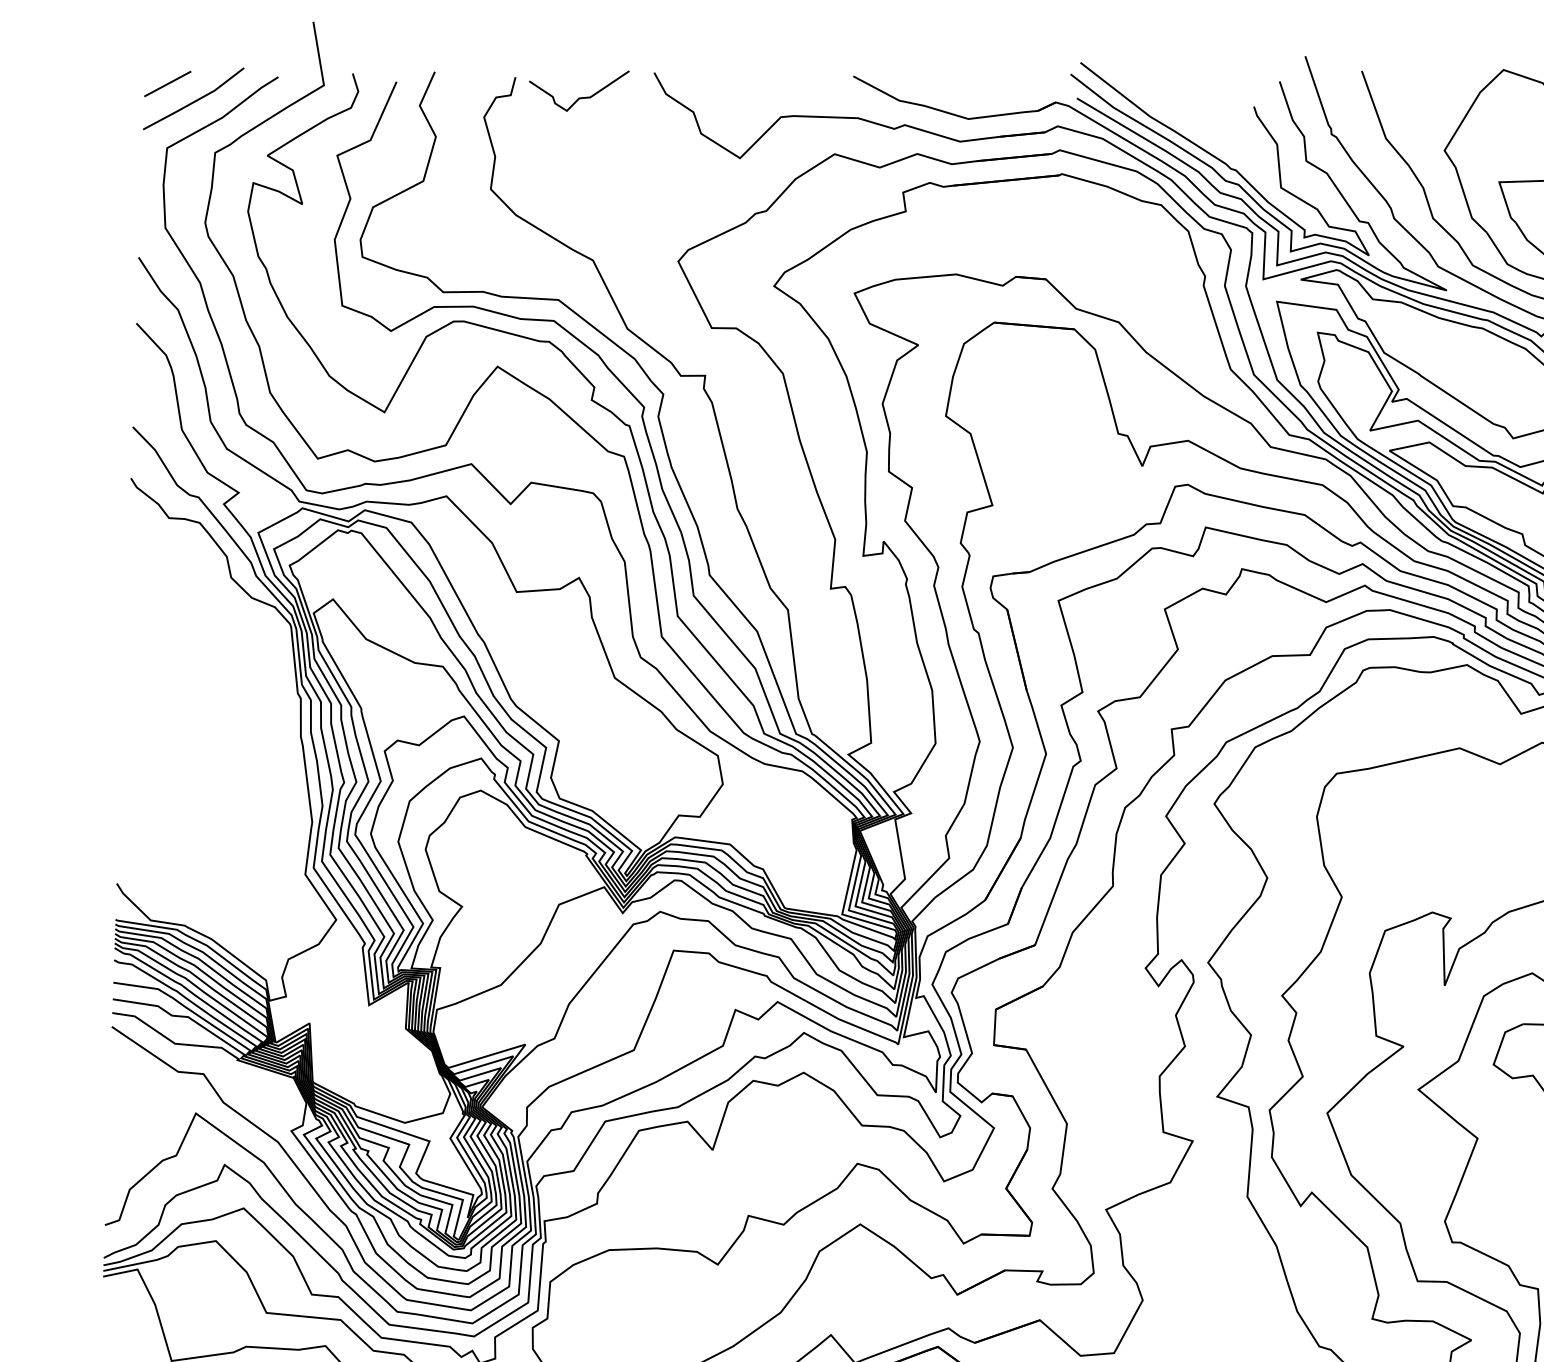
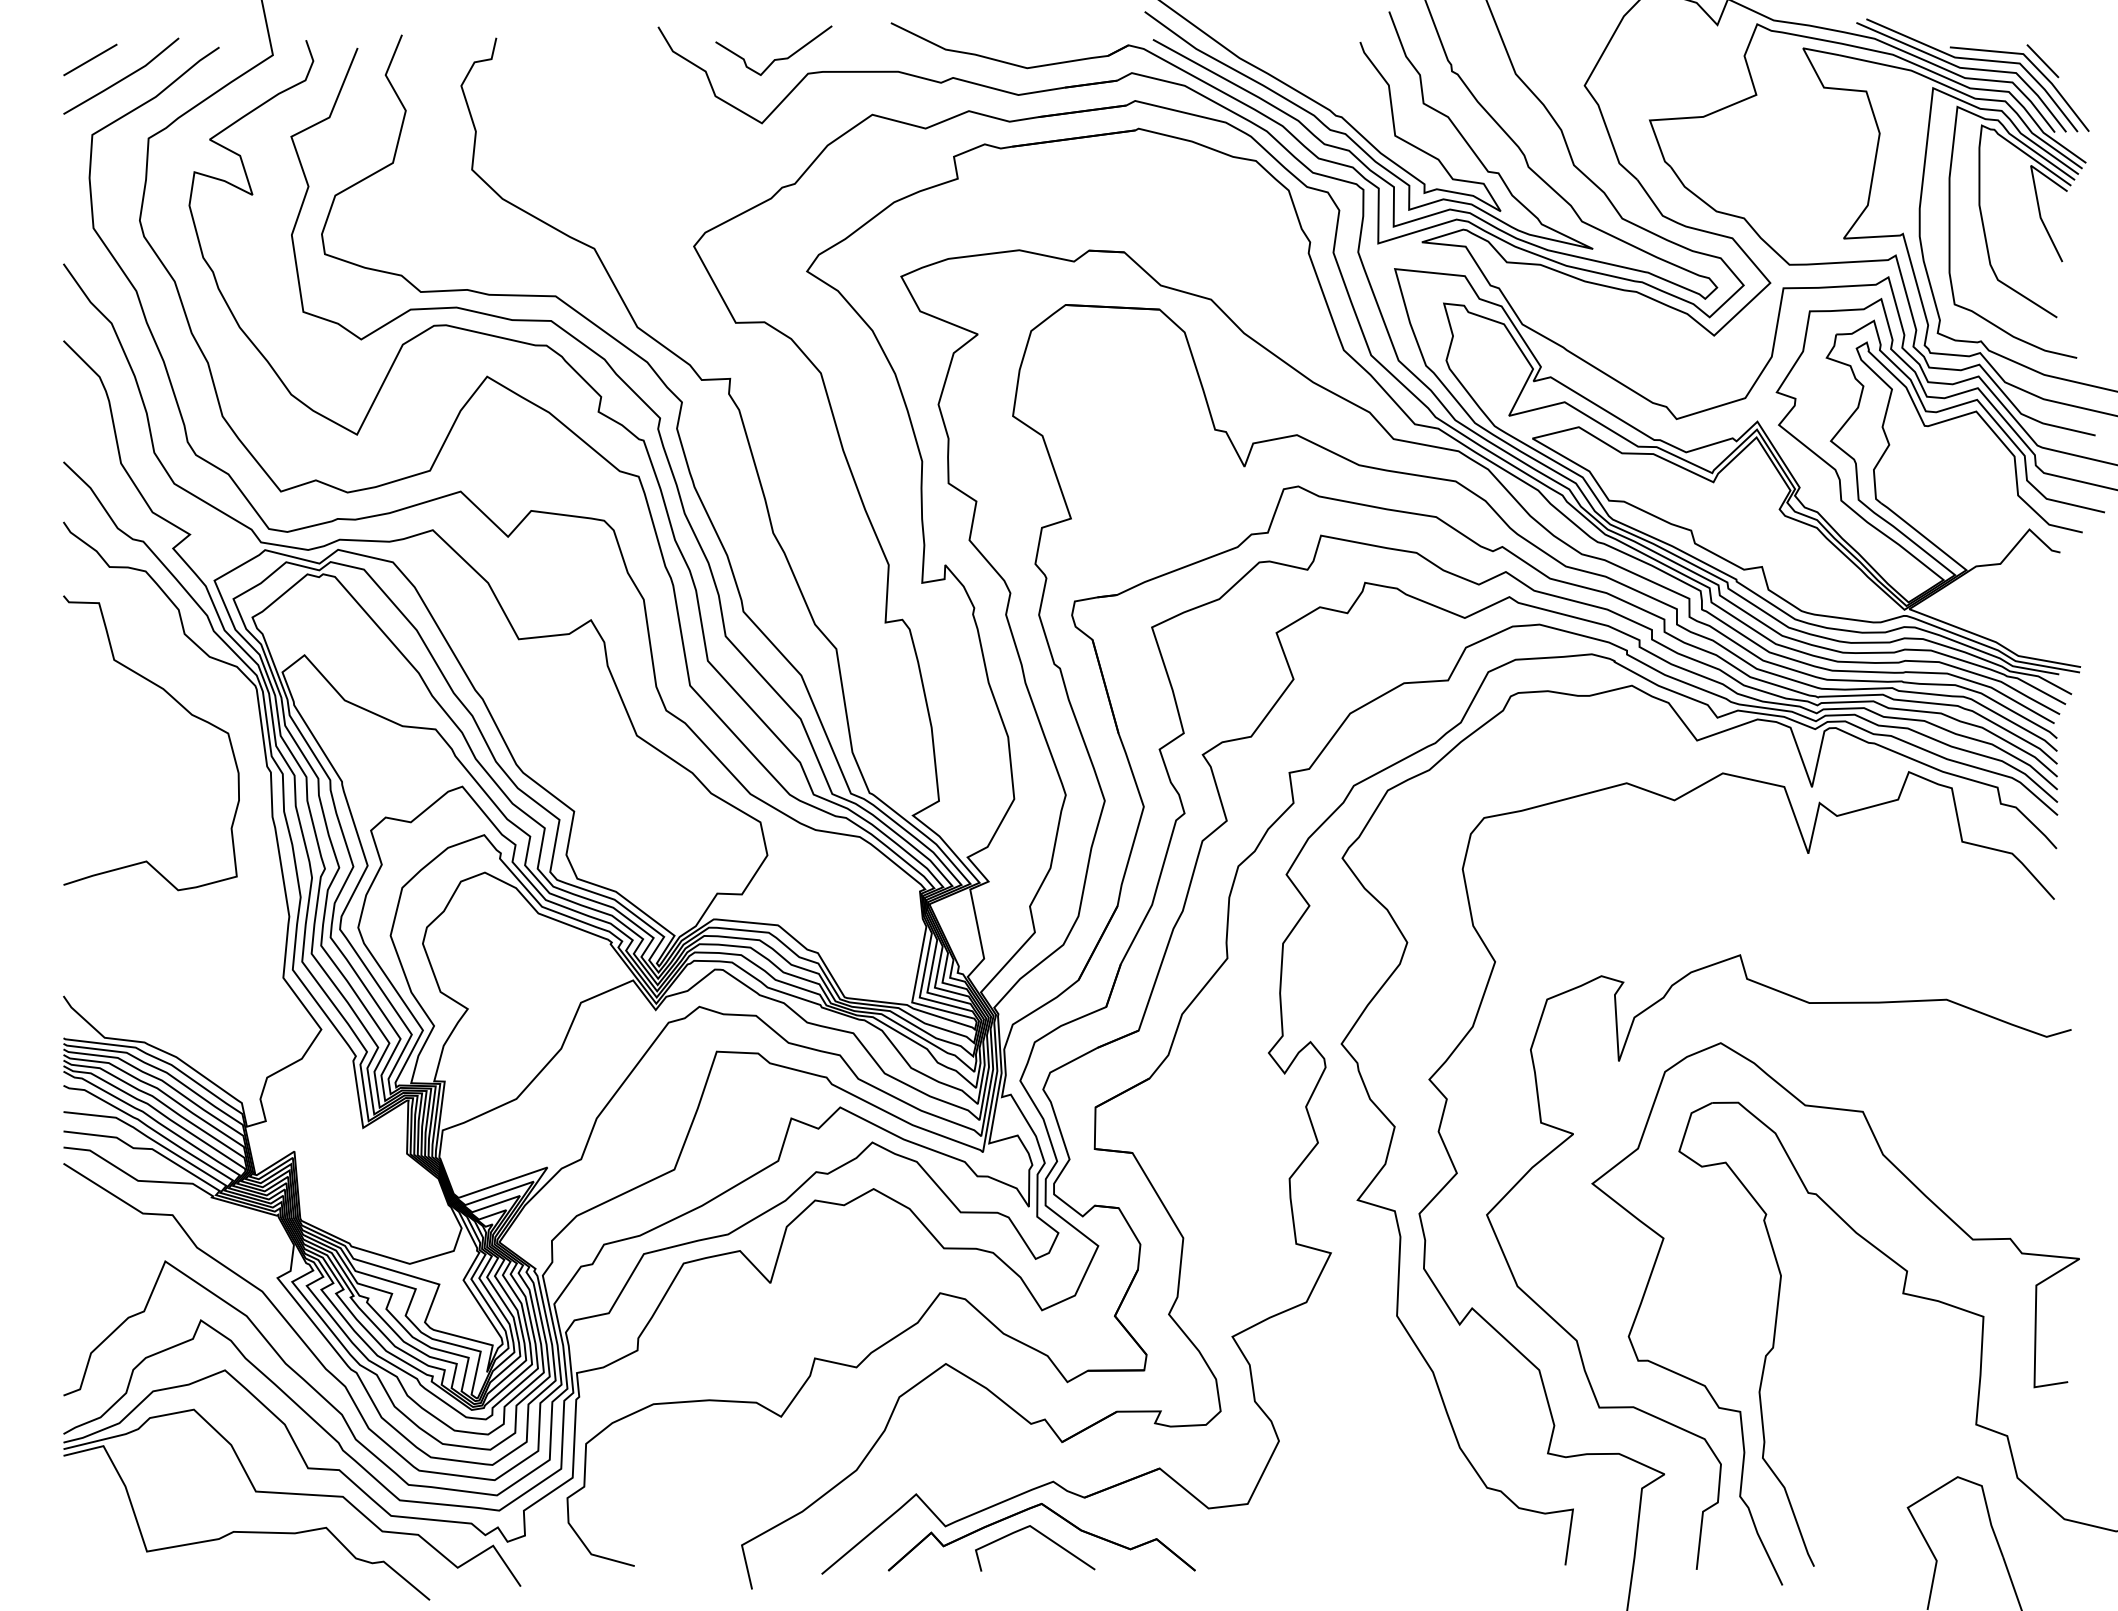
curve: (580, 97) -> (776, 58), moved
curve: (228, 642) -> (184, 709), added

